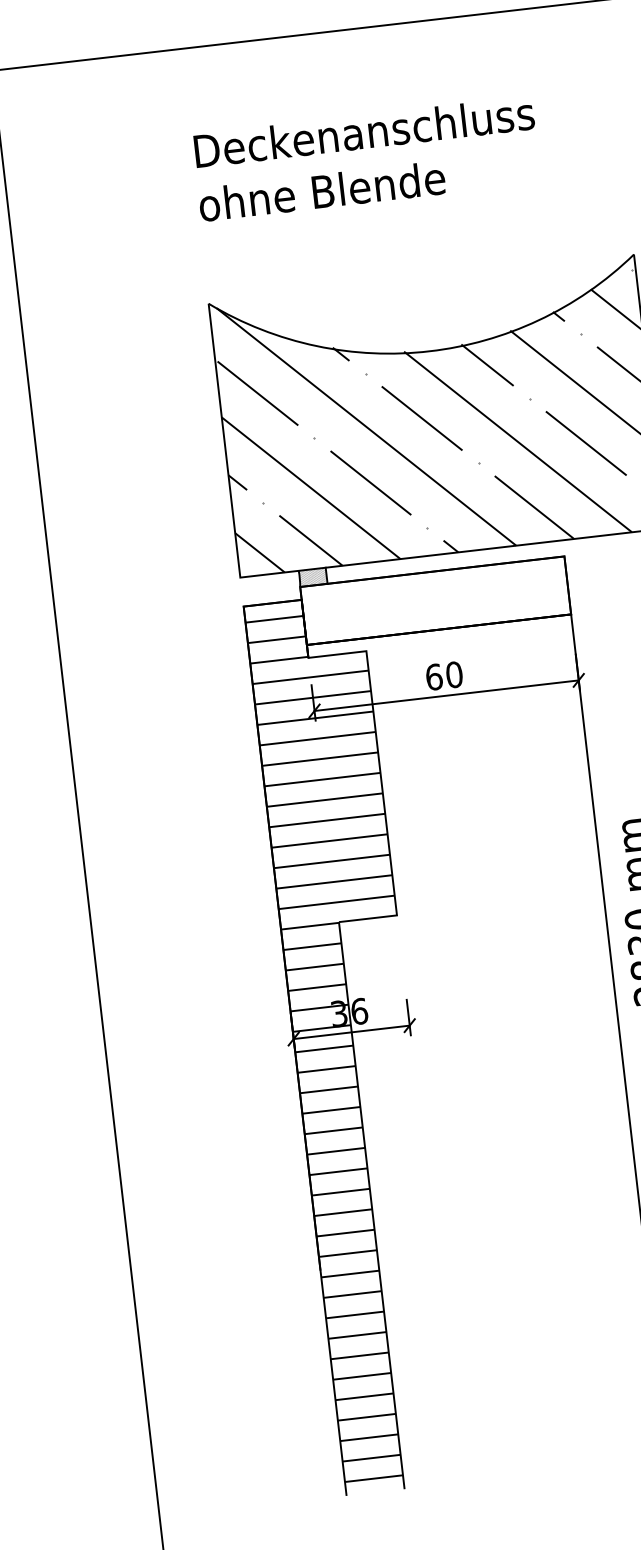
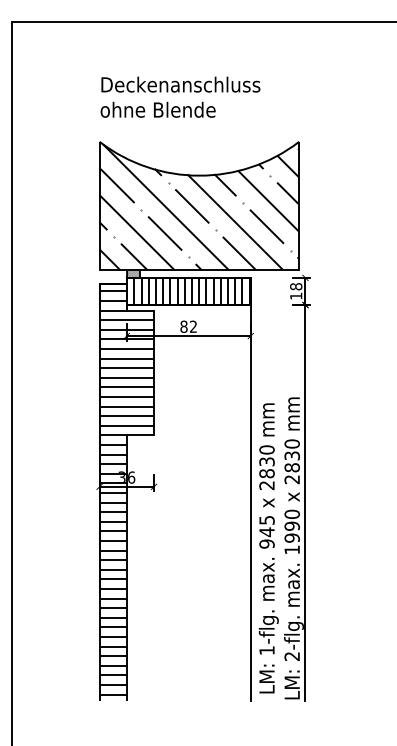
text: (366, 157) -> (180, 96), moved
hatch: (435, 600) -> (188, 291), added
text: (443, 675) -> (188, 326), 60 -> 82

